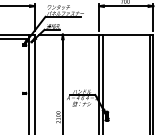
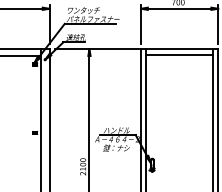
line: (126, 38) -> (179, 54), added

